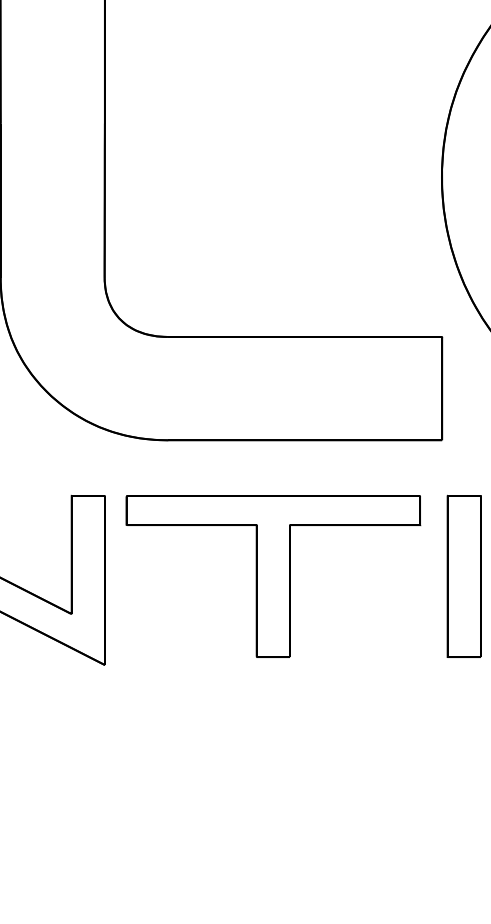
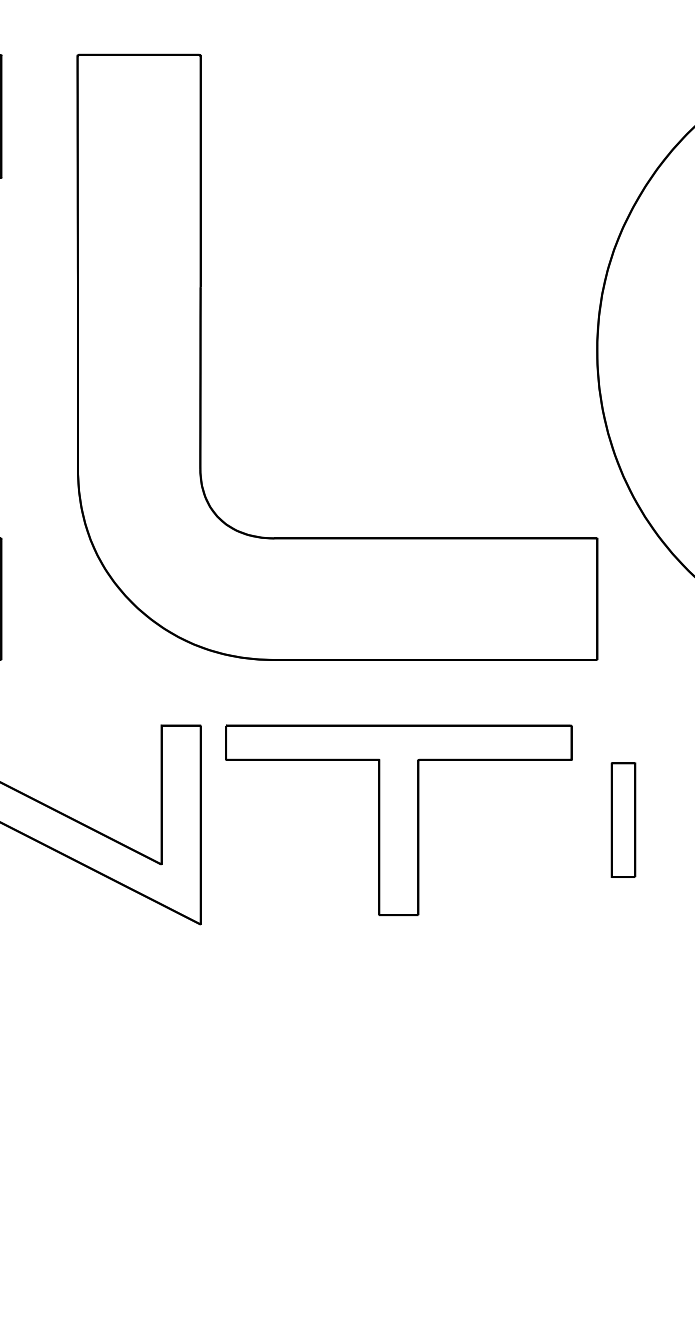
part: (464, 575) -> (623, 819), size x0.6

